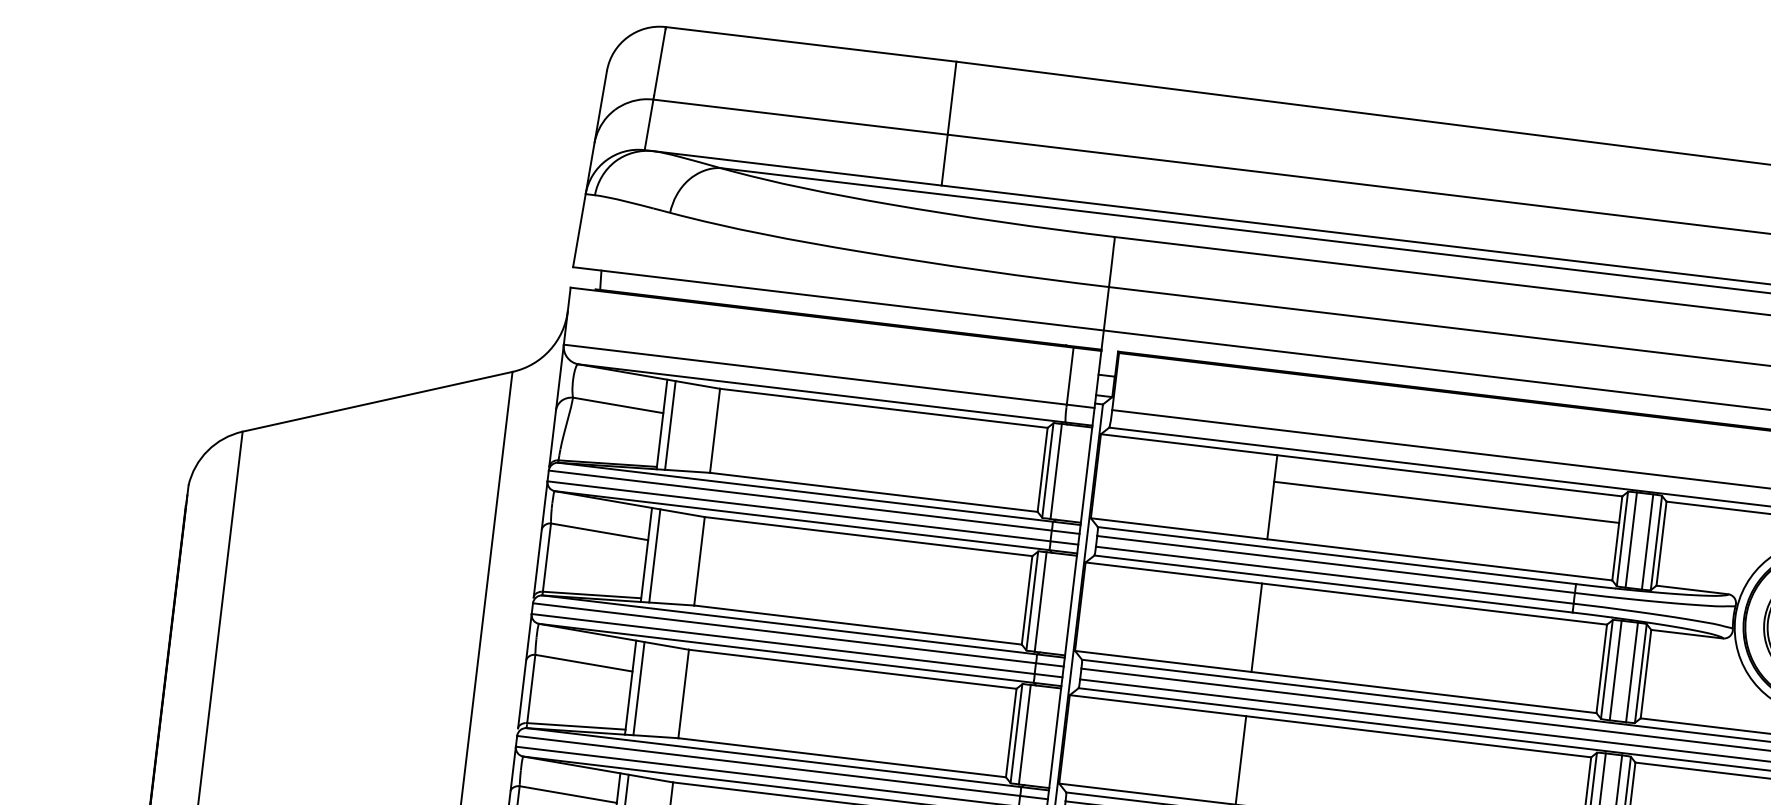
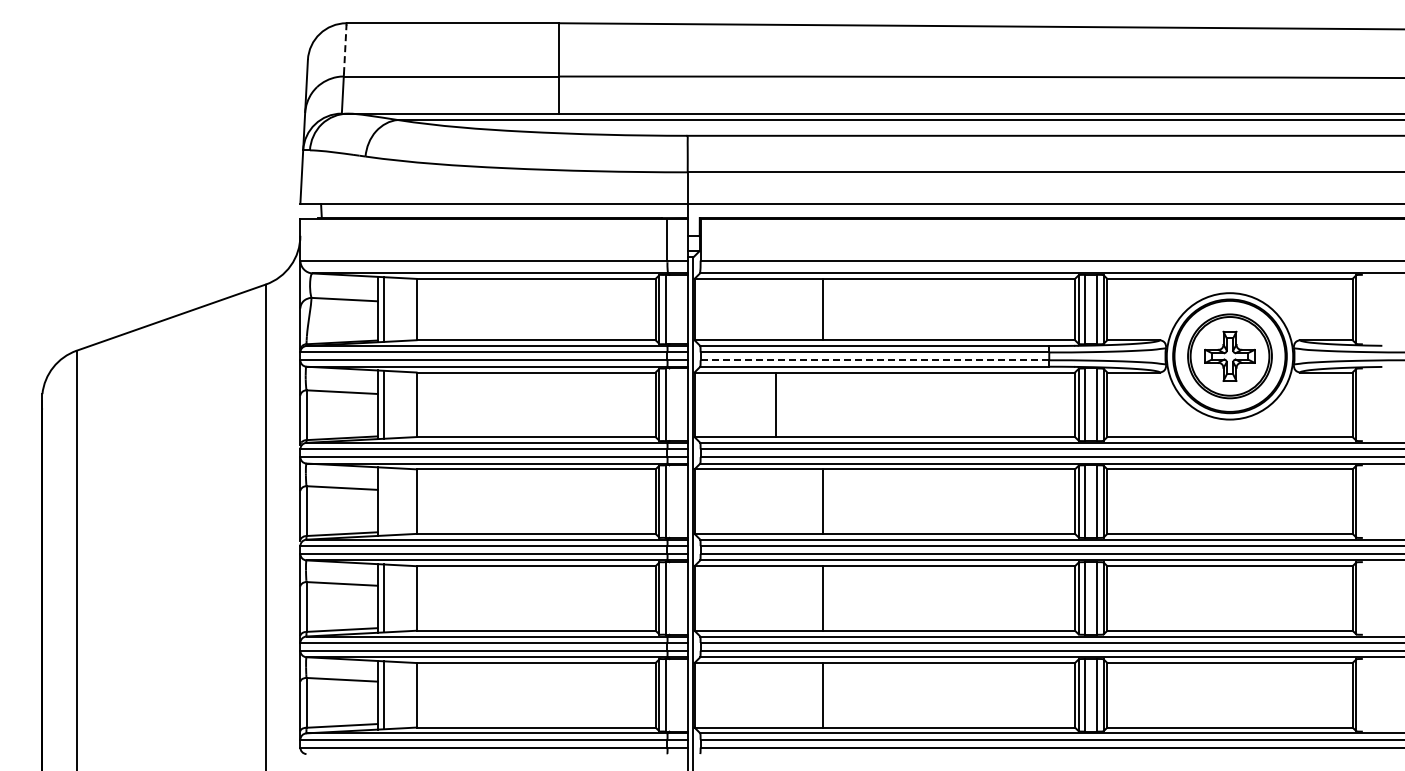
line: (660, 62) -> (345, 49), solid -> dashed
line: (1447, 502) -> (949, 298), removed
line: (1334, 575) -> (874, 360), solid -> dashed
line: (1257, 627) -> (776, 404), moved
line: (638, 688) -> (383, 501), removed

